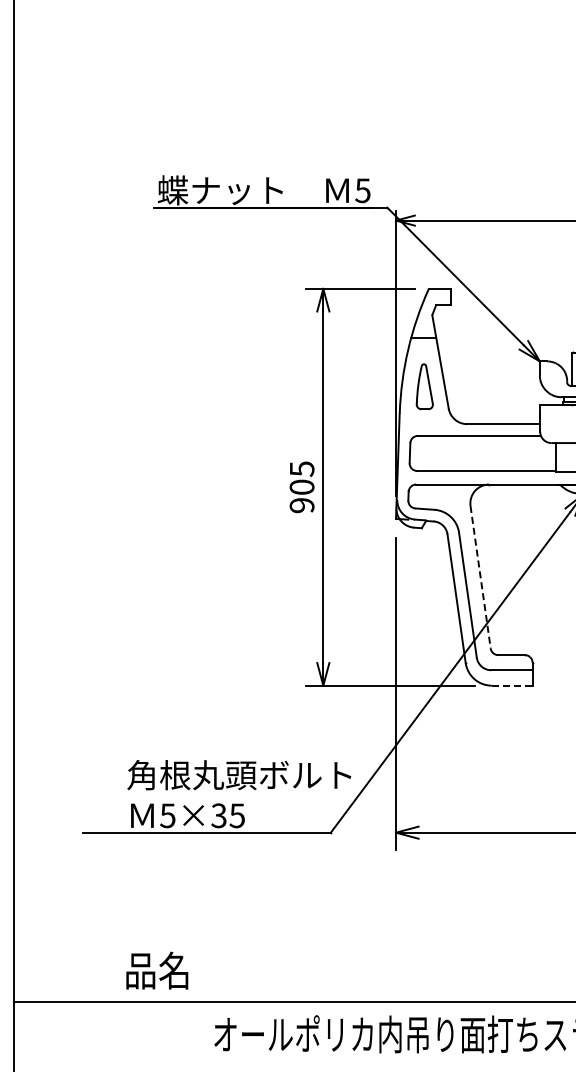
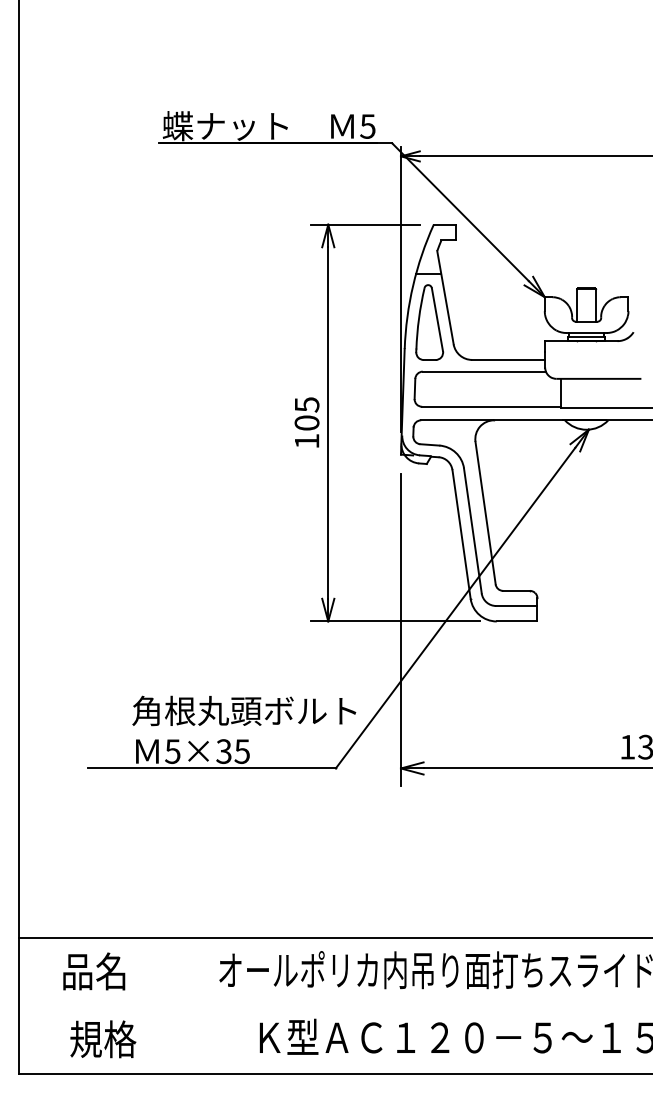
part: (424, 386) -> (429, 322), size x1.67
text: (301, 505) -> (306, 441), 905 -> 105
line: (480, 577) -> (485, 513), dashed -> solid
line: (512, 685) -> (517, 621), dashed -> solid
text: (157, 970) -> (94, 971), moved

